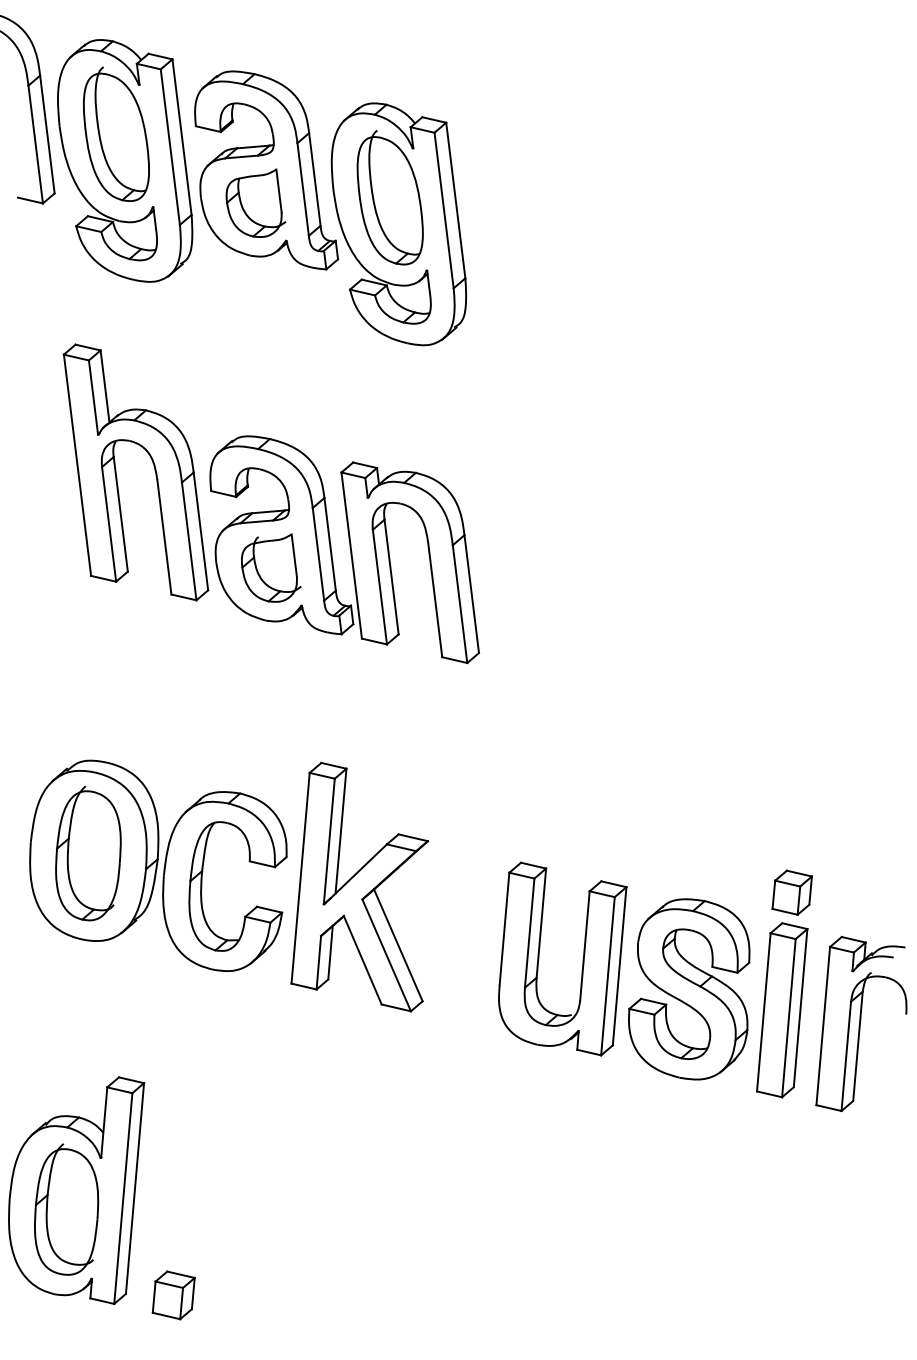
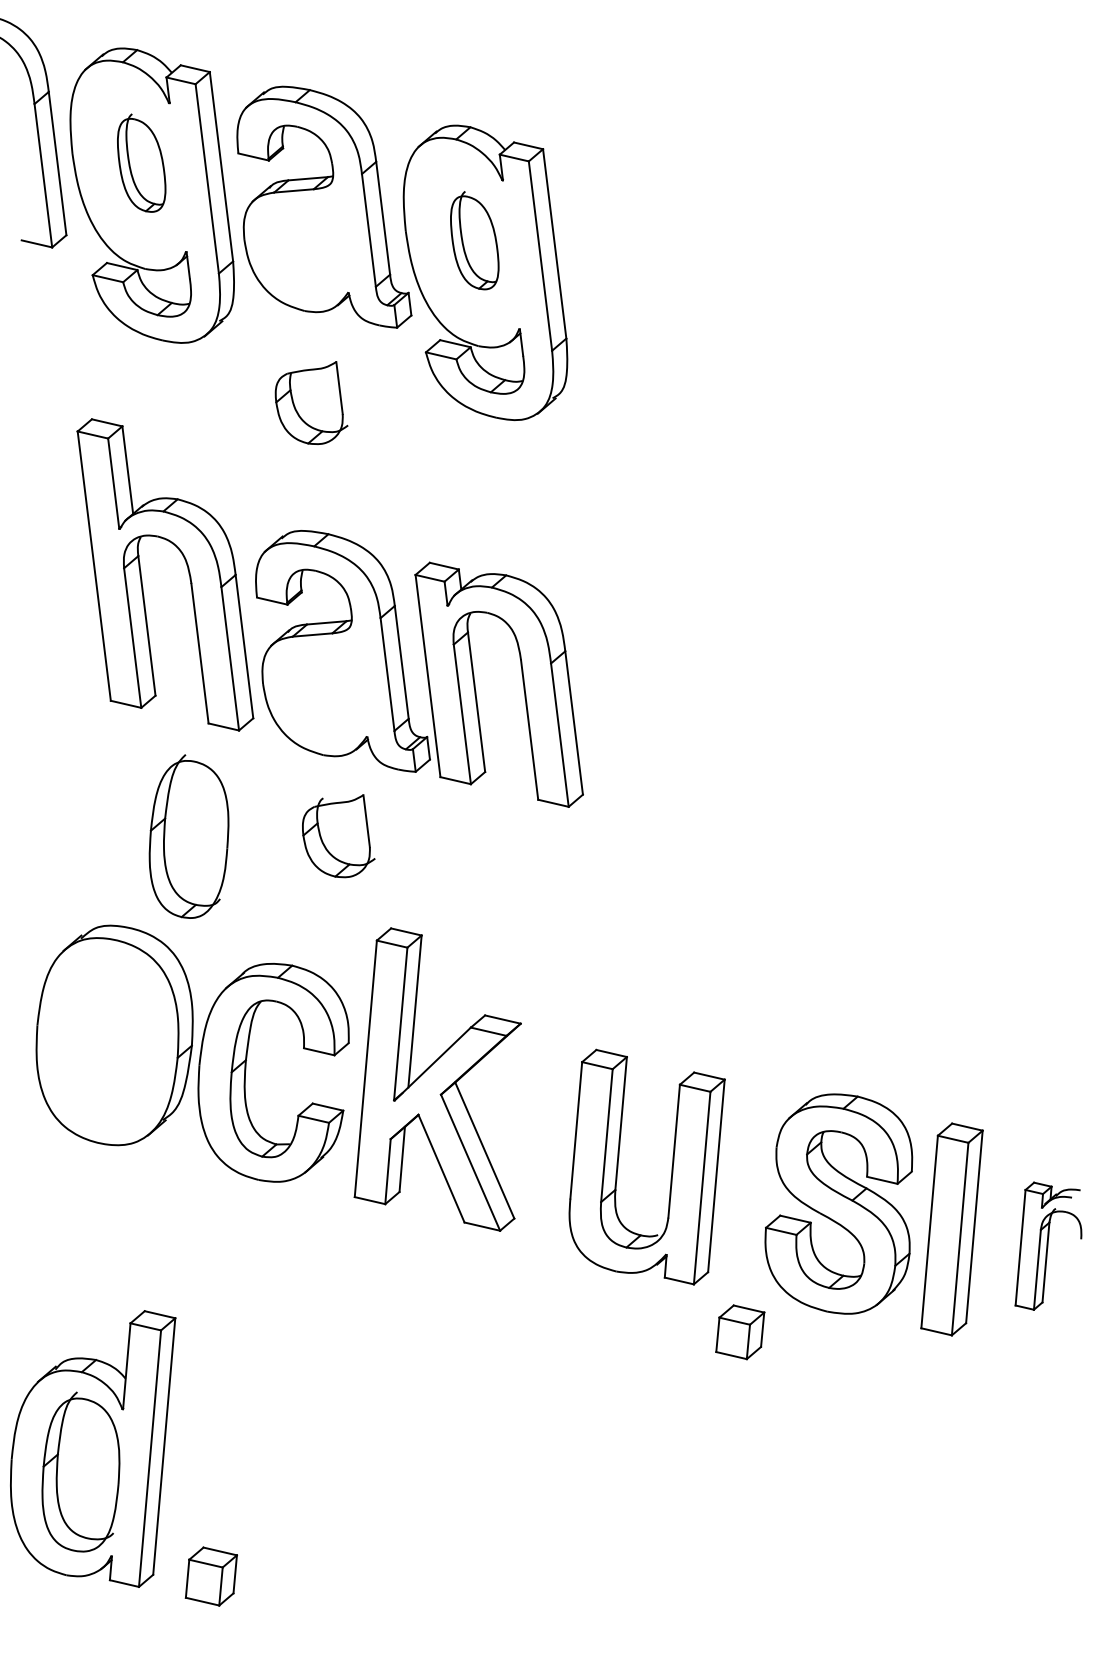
part: (116, 133) -> (141, 162), size x0.6
part: (389, 197) -> (474, 240), size x0.6
part: (255, 202) -> (310, 402), moved
part: (271, 567) -> (338, 835), moved
part: (88, 853) -> (189, 836), moved
part: (791, 892) -> (739, 1332), moved
part: (582, 959) -> (671, 1167), moved
part: (861, 1023) -> (1048, 1245), size x0.6

